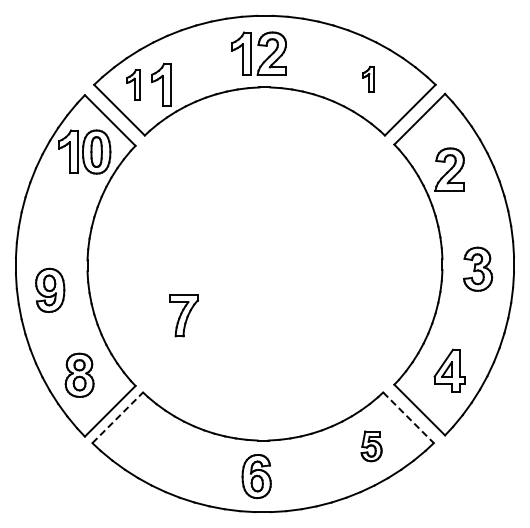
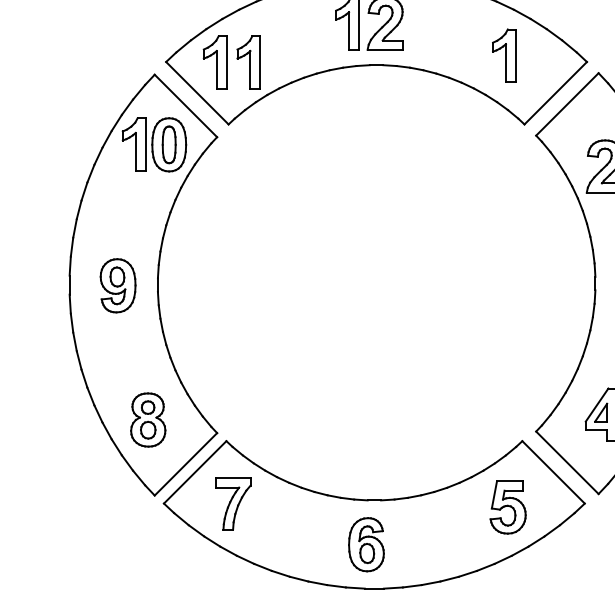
part: (368, 79) -> (504, 55), size x1.67
part: (133, 84) -> (214, 61), size x1.43
part: (50, 289) -> (118, 284), moved
part: (183, 315) -> (233, 504), moved
line: (117, 417) -> (194, 471), dashed -> solid
line: (408, 417) -> (553, 471), dashed -> solid
part: (371, 446) -> (507, 507), size x1.43

